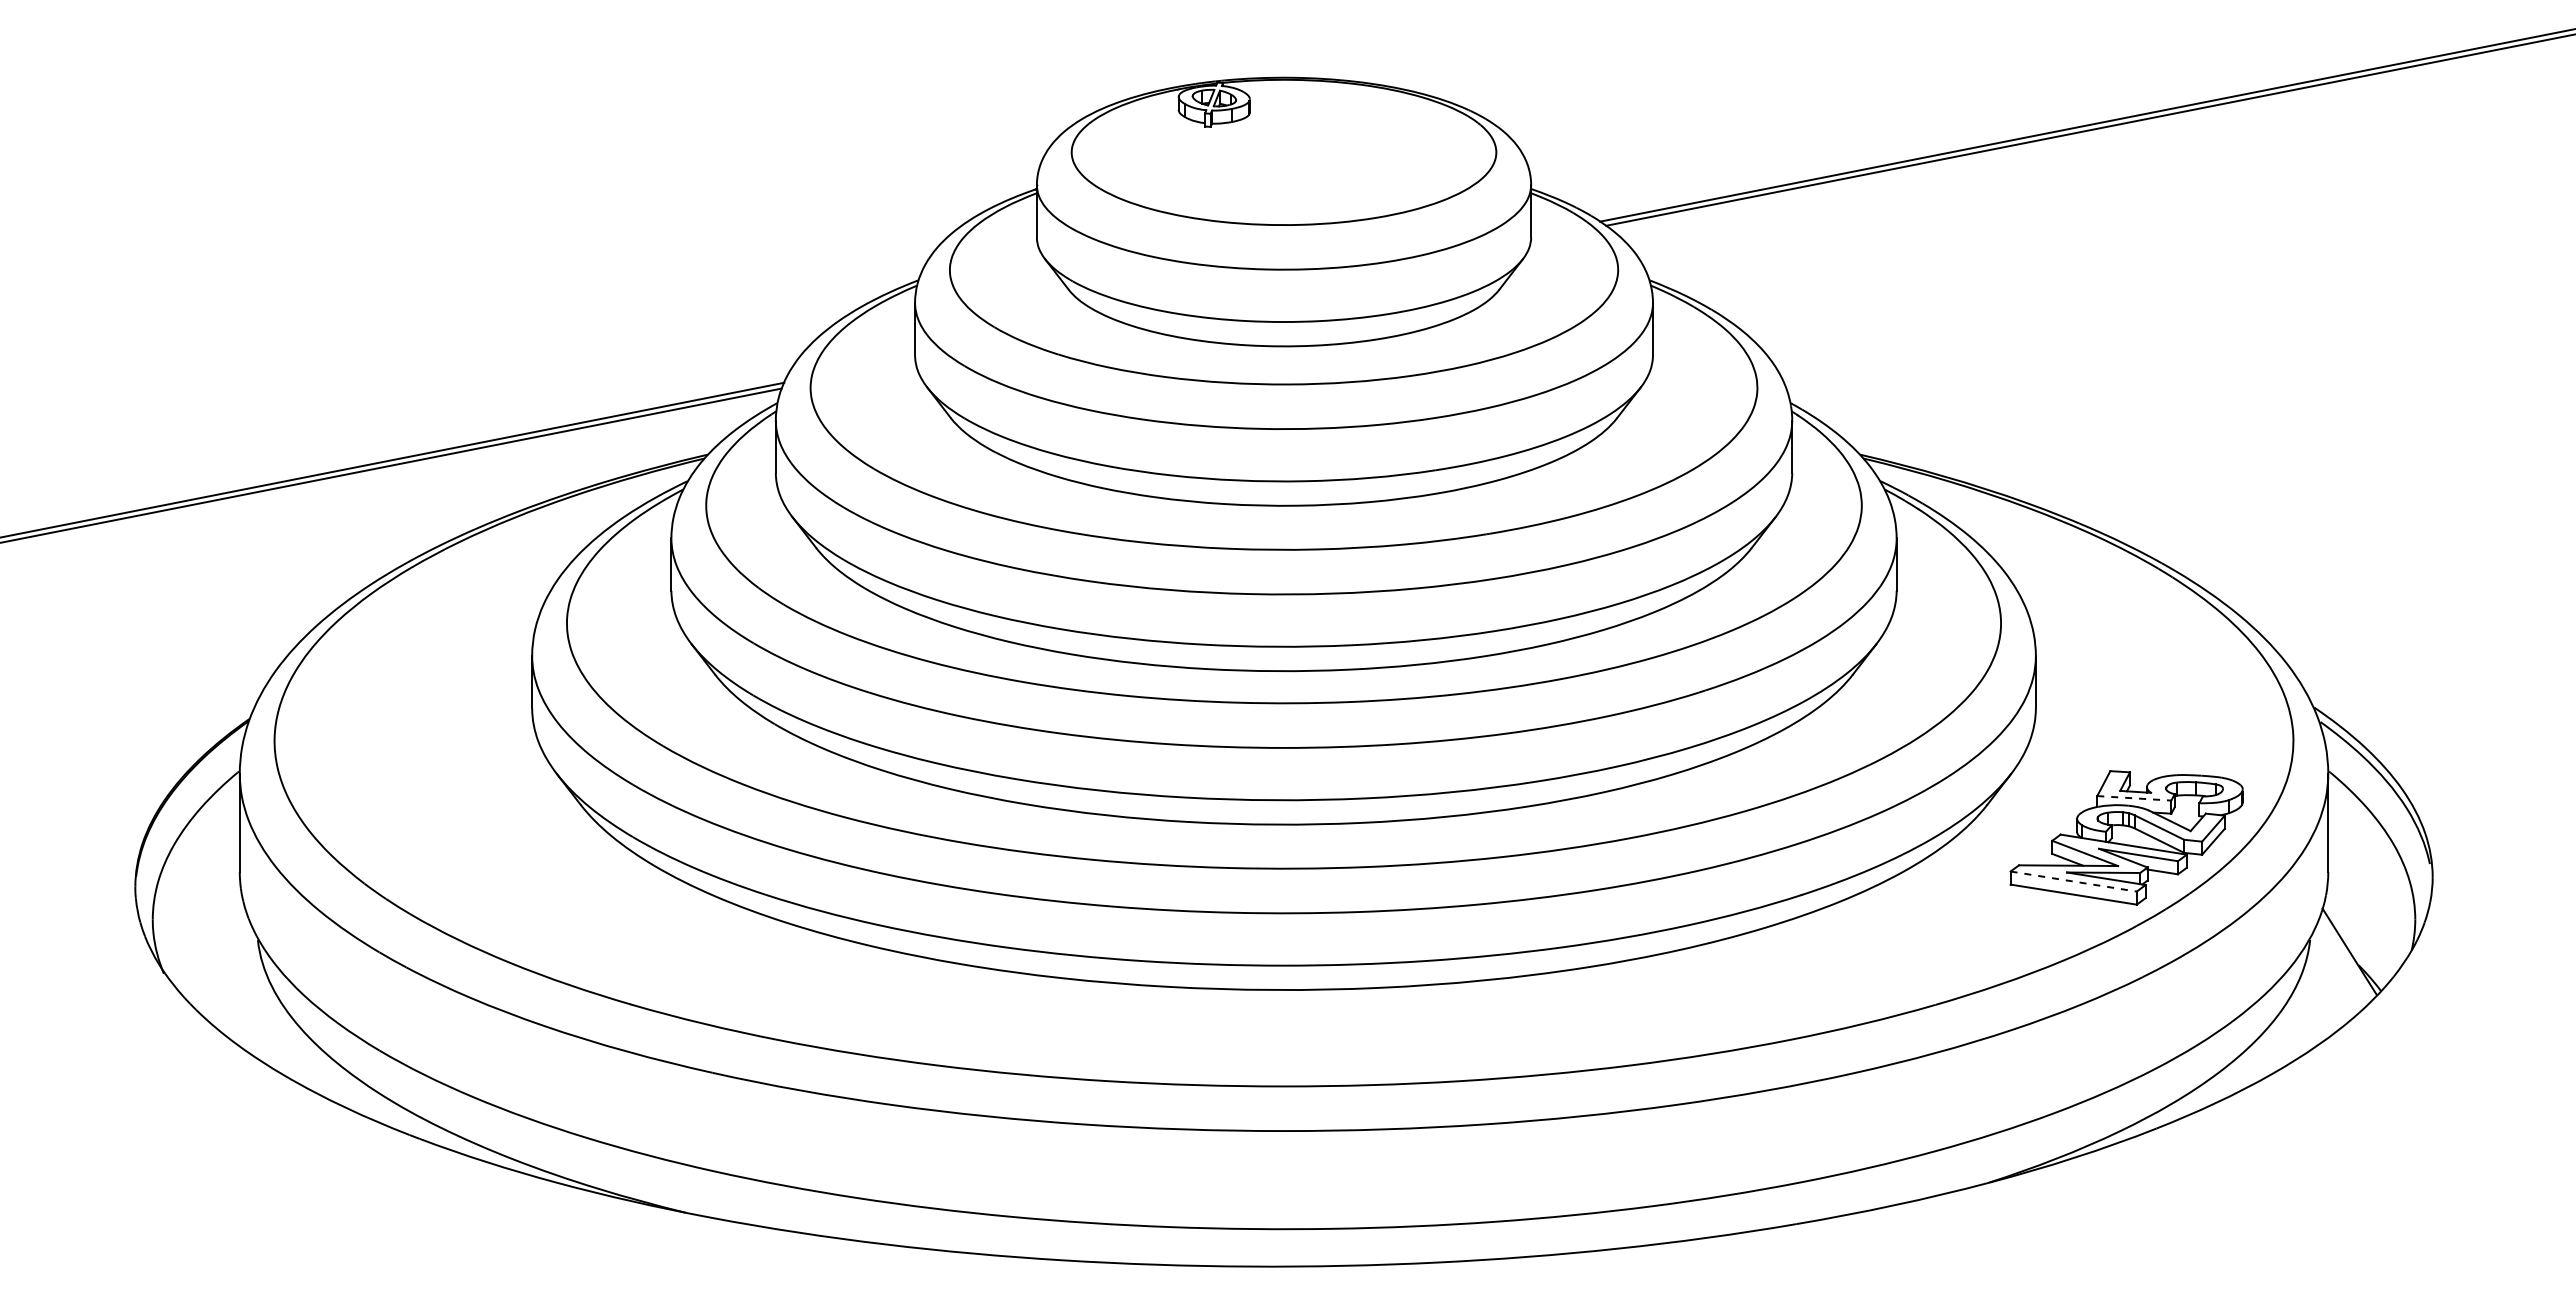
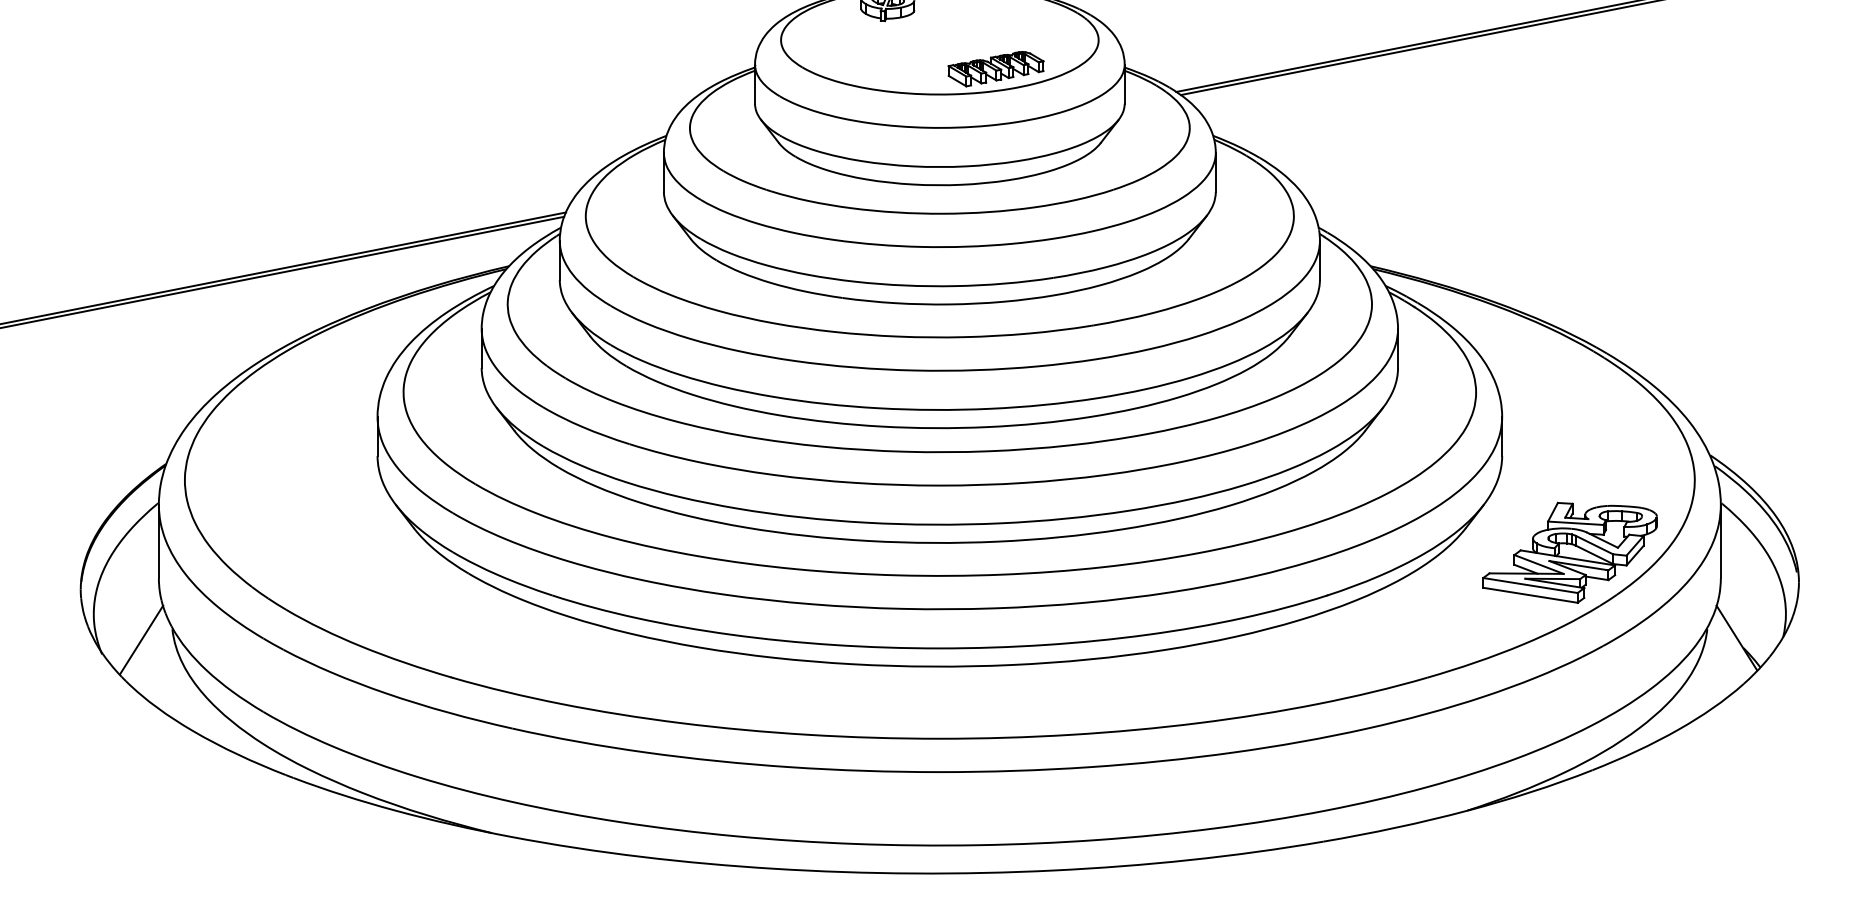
part: (1358, 191) -> (995, 69), added
line: (2134, 798) -> (1575, 523), dashed -> solid
line: (2073, 881) -> (1530, 585), dashed -> solid
line: (216, 954) -> (141, 640), added

